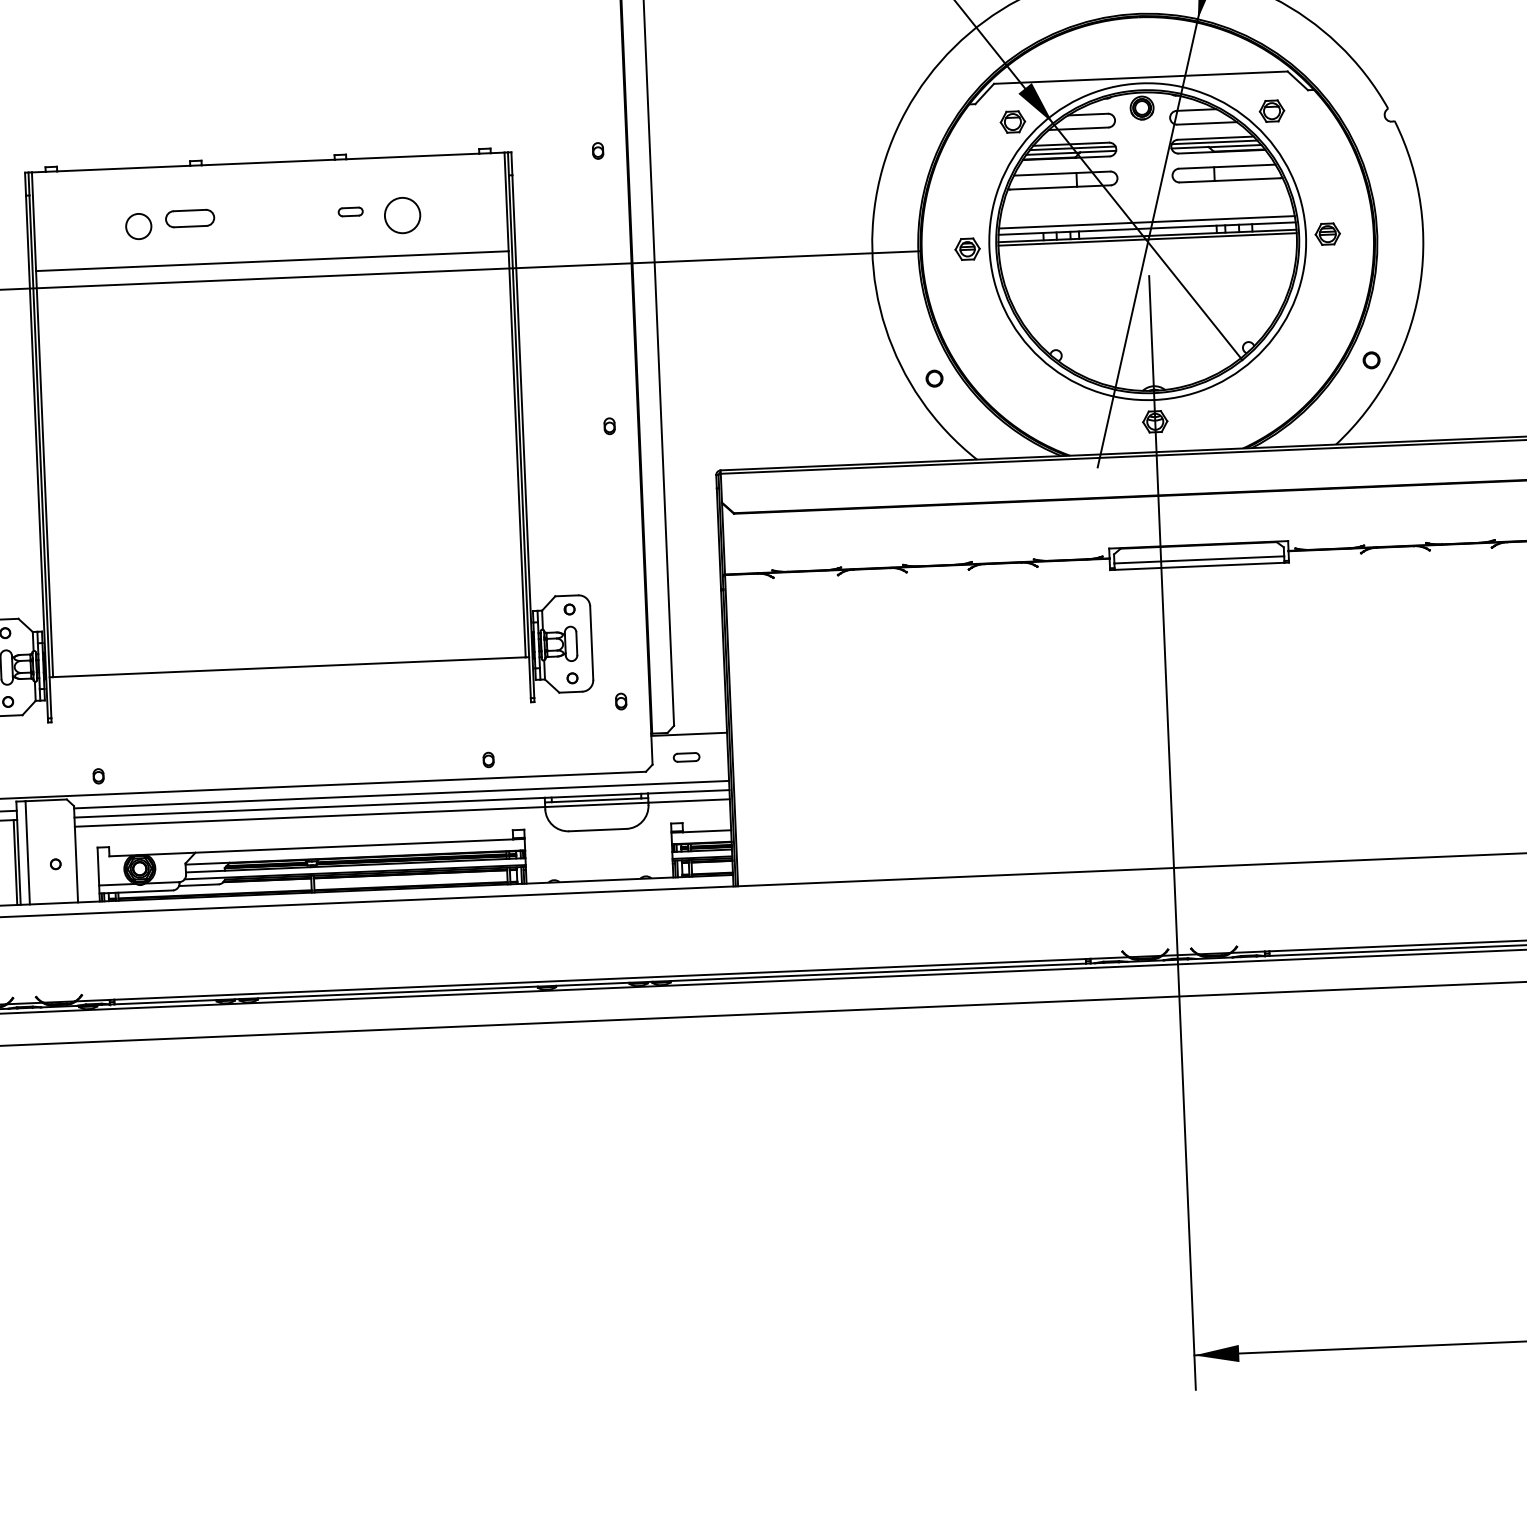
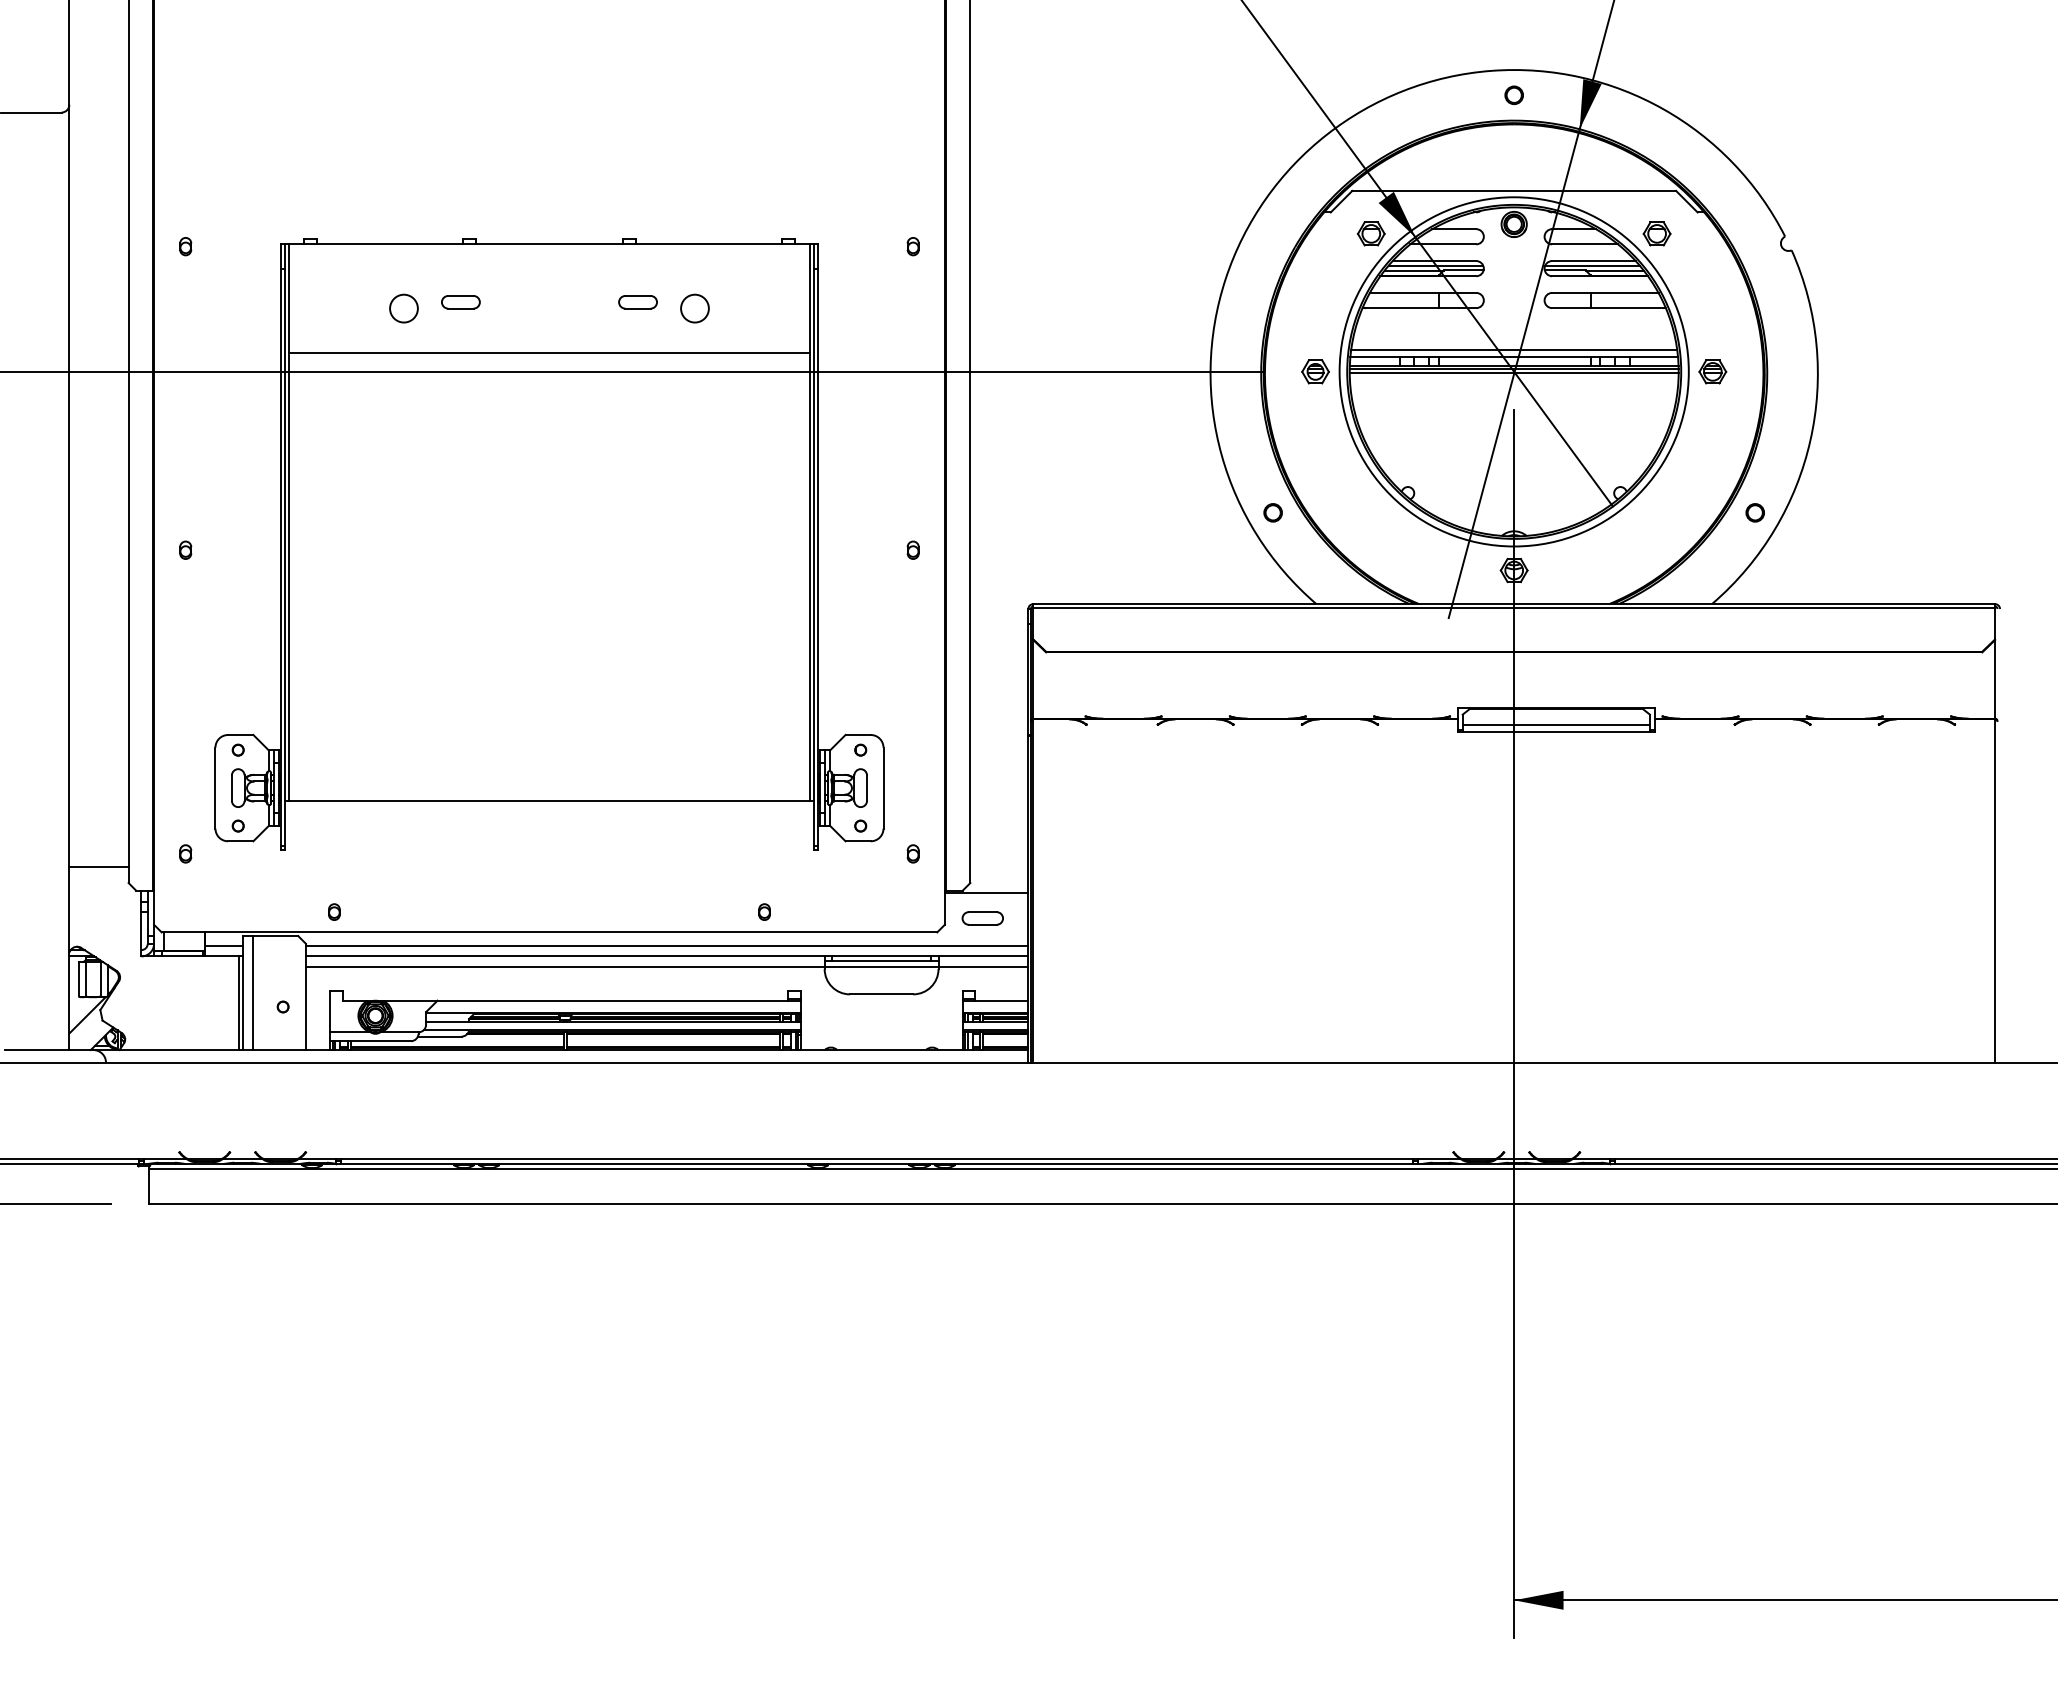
part: (350, 212) -> (637, 302), size x1.43
circle: (402, 215) -> (694, 308), size x0.71
part: (189, 218) -> (460, 302), size x0.71
line: (1147, 242) -> (1513, 372), added
part: (686, 757) -> (982, 918), size x1.43

